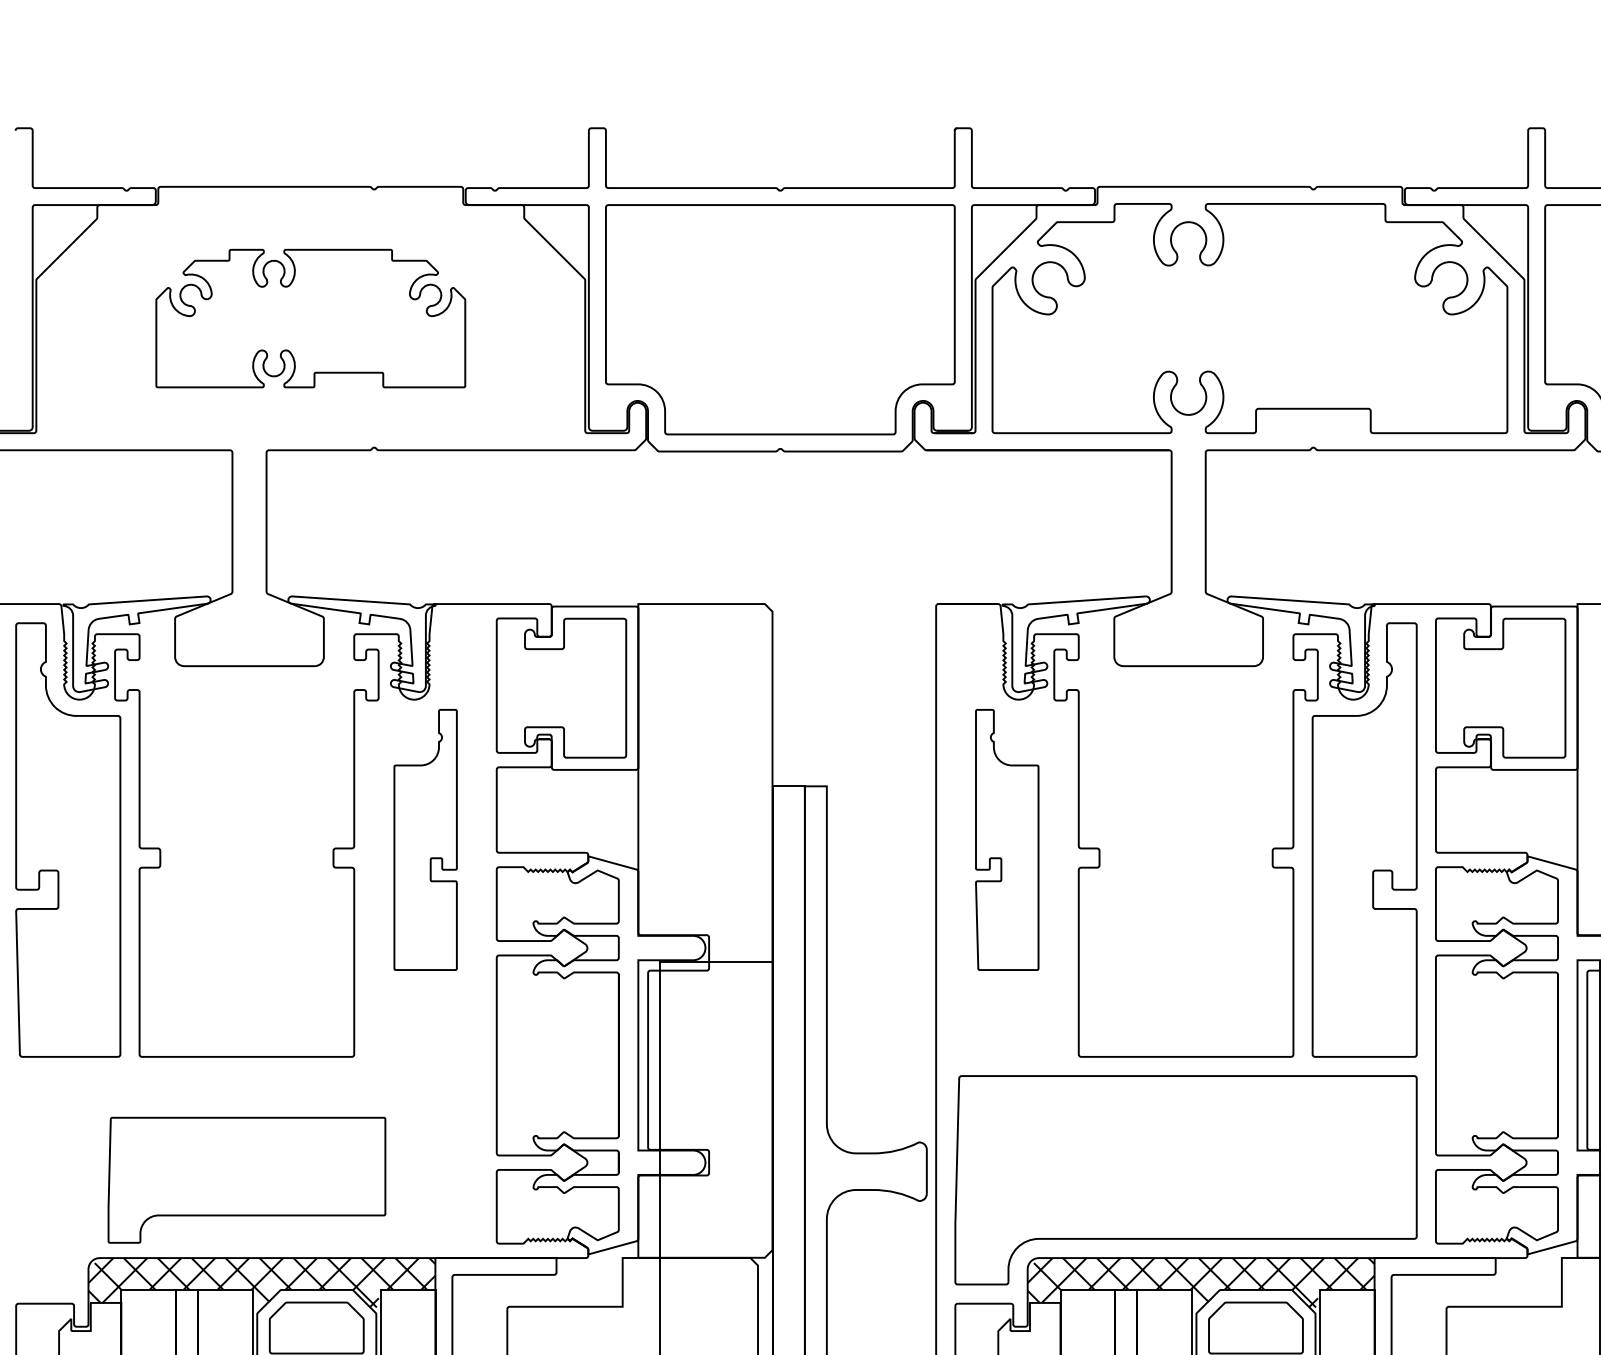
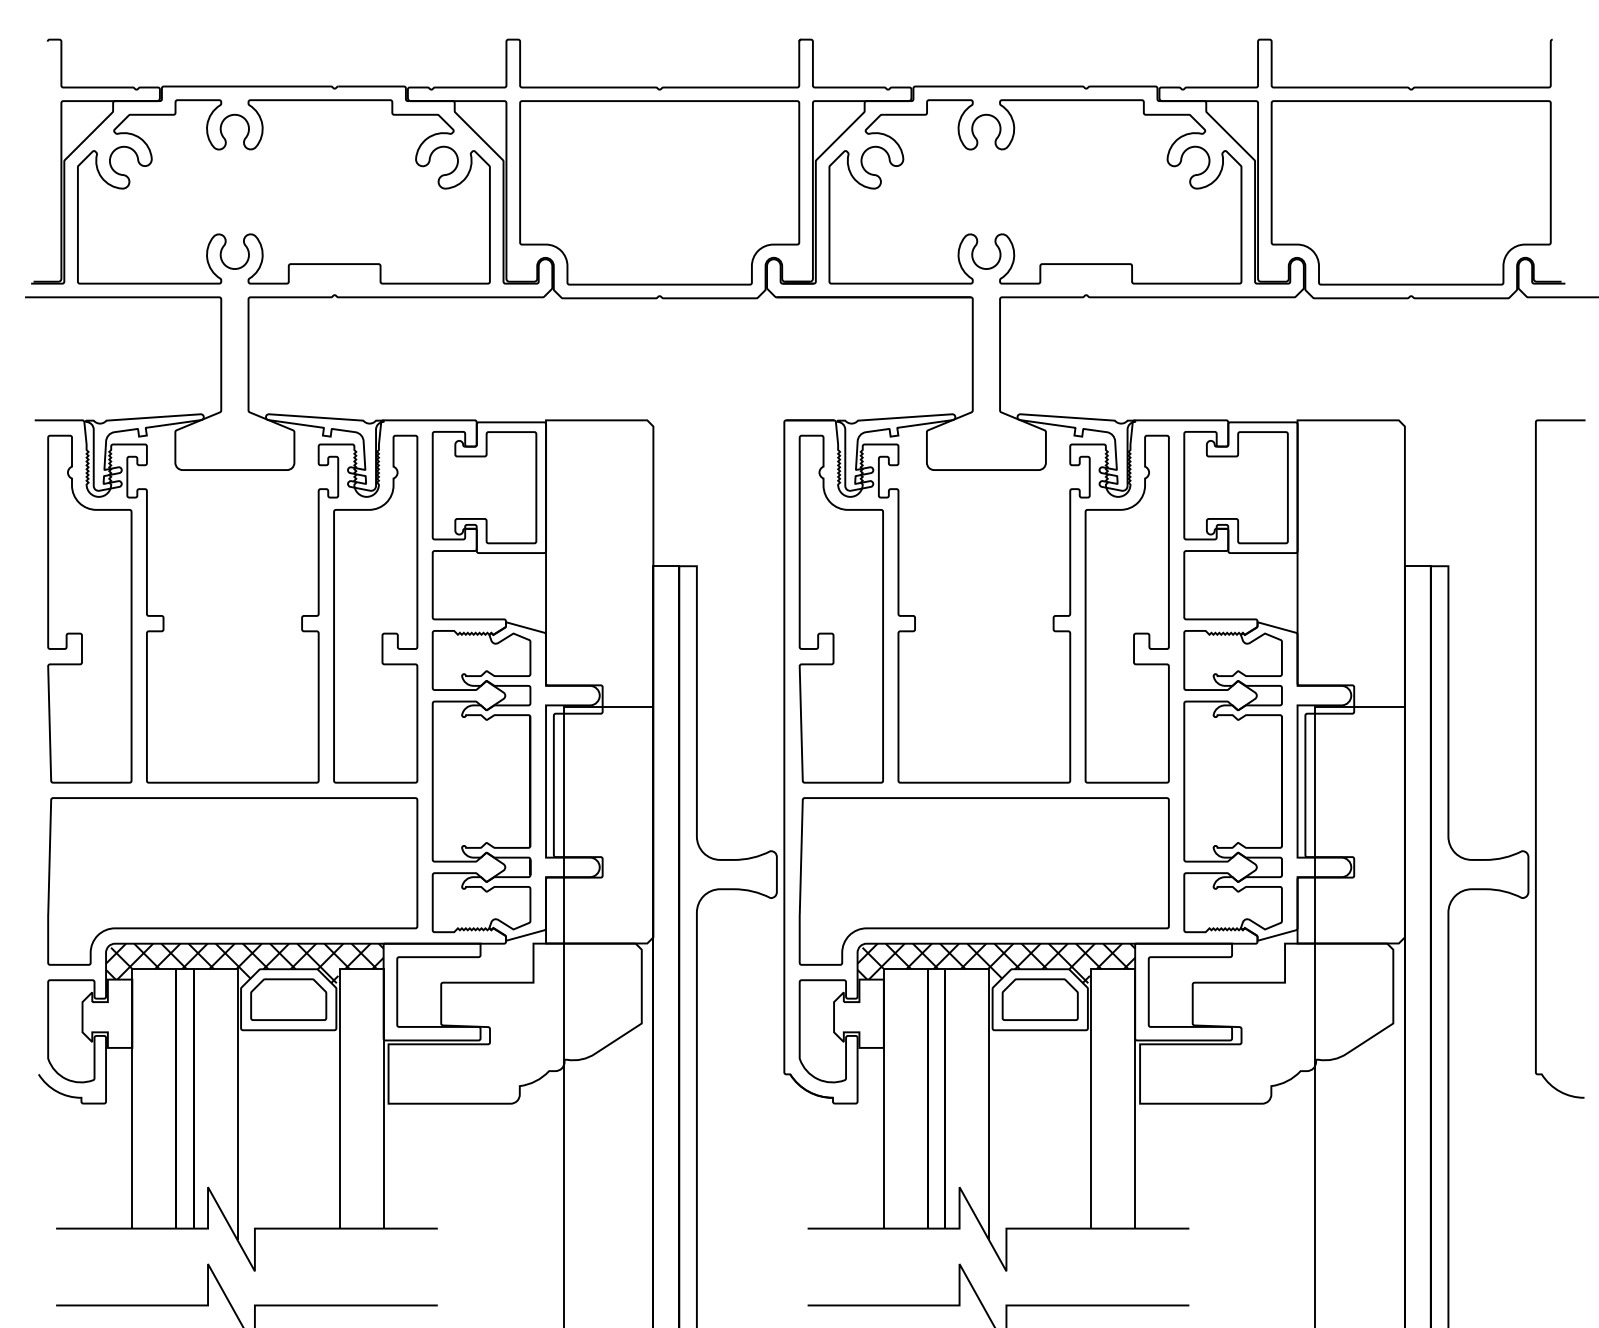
part: (310, 318) -> (283, 191), size x1.67
part: (425, 839) -> (375, 608), size x1.67
part: (1006, 839) -> (840, 608), size x1.67
part: (246, 1180) -> (232, 881), size x1.67

